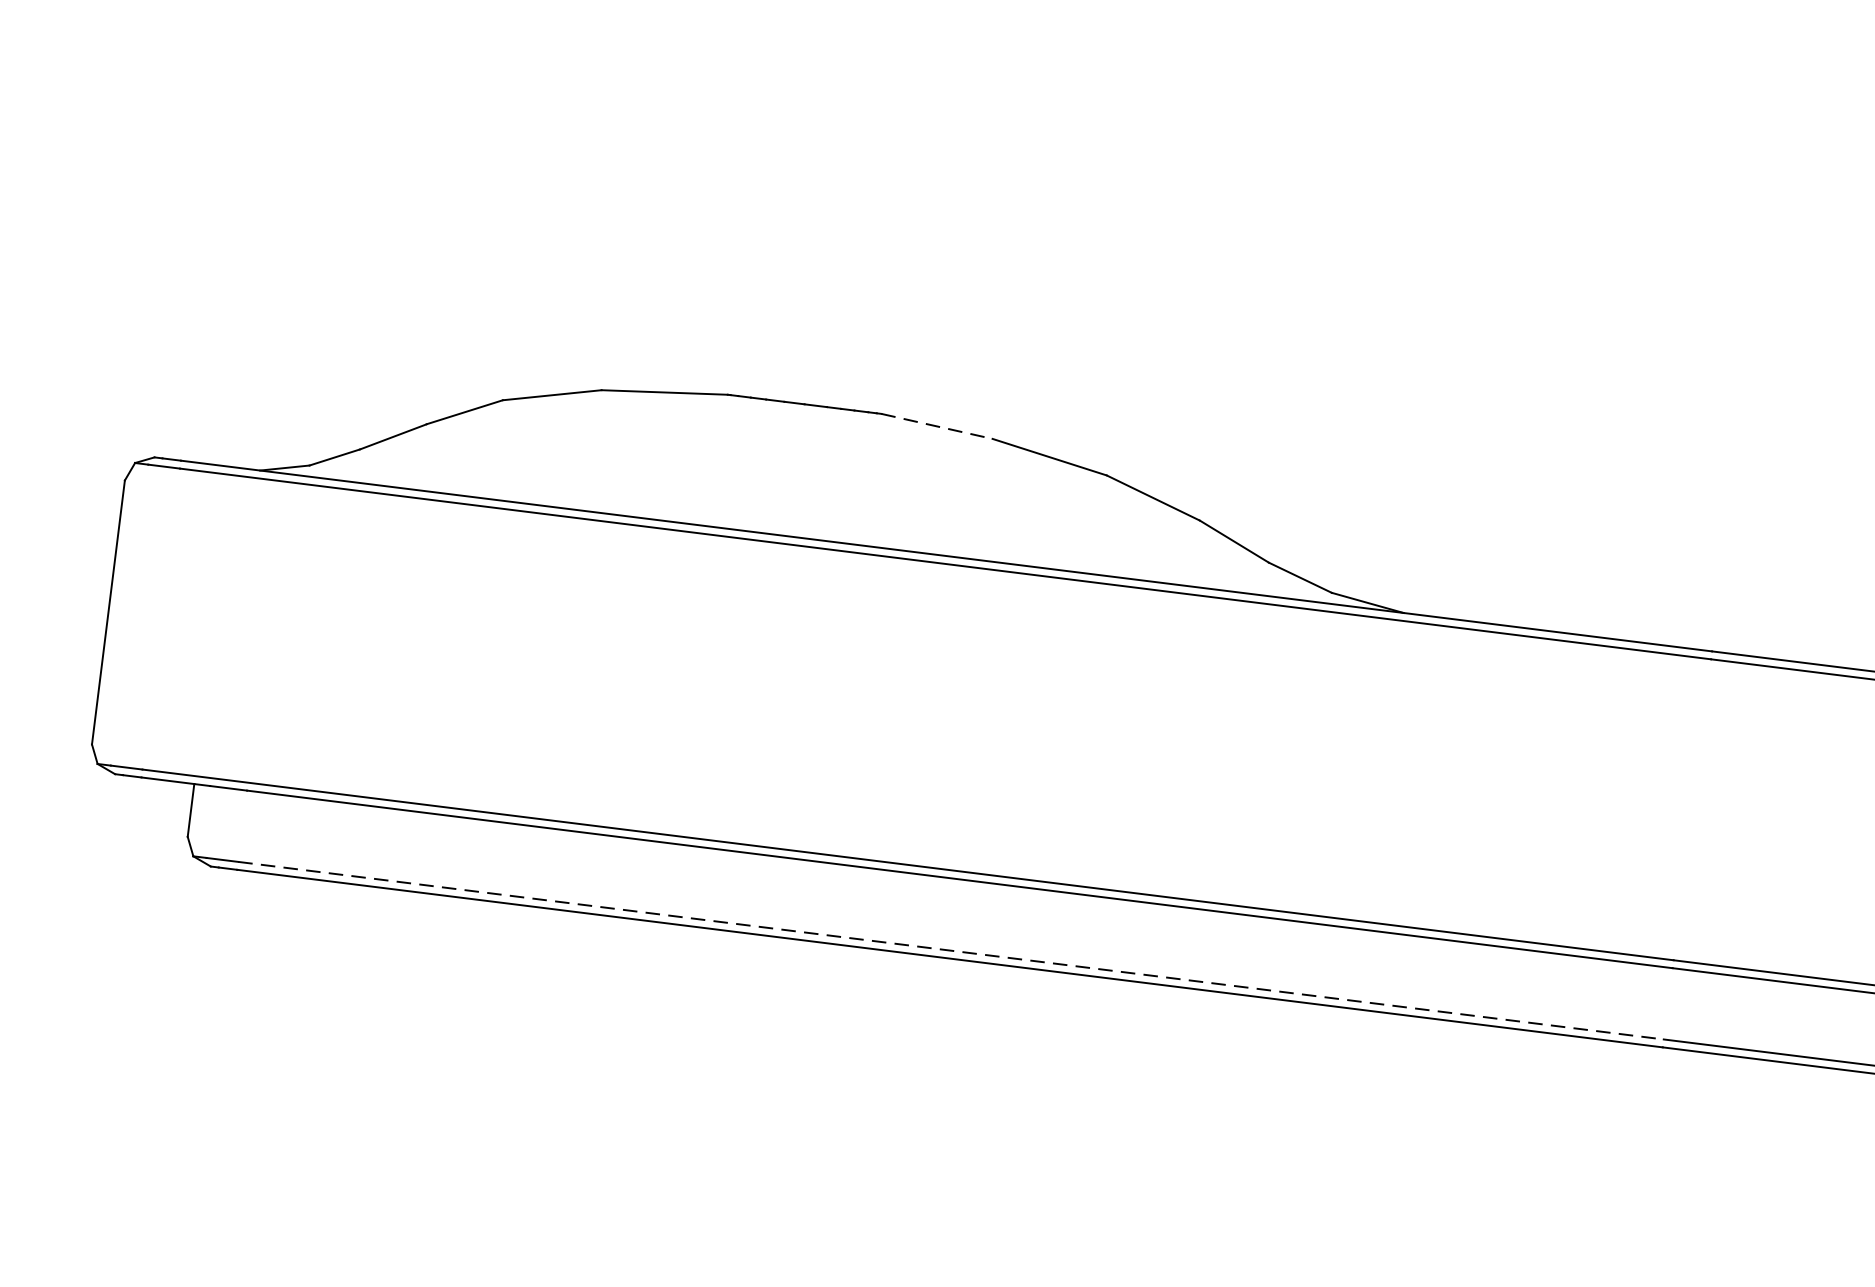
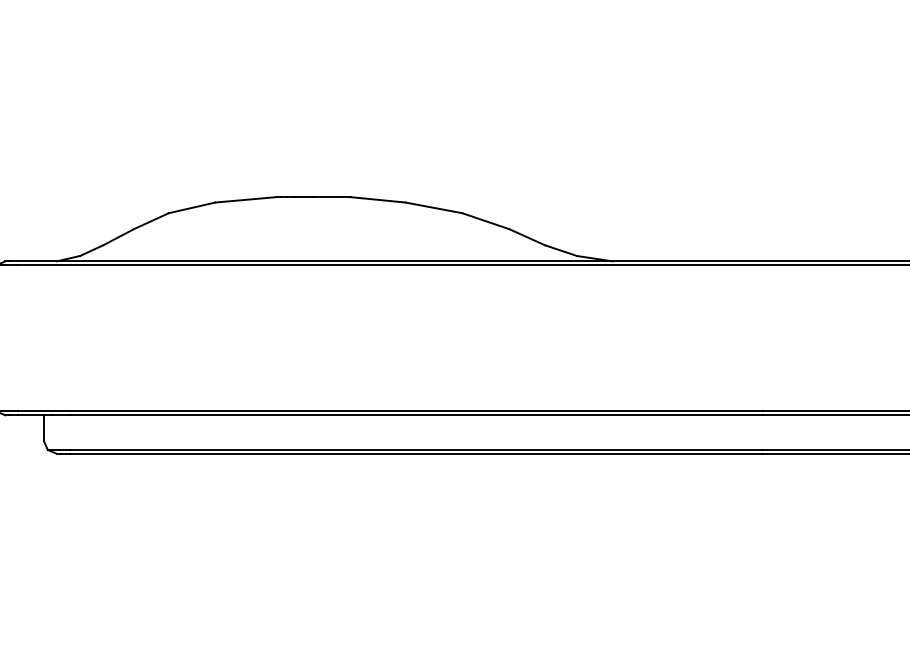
line: (937, 425) -> (378, 199), dashed -> solid
line: (952, 949) -> (416, 449), dashed -> solid

